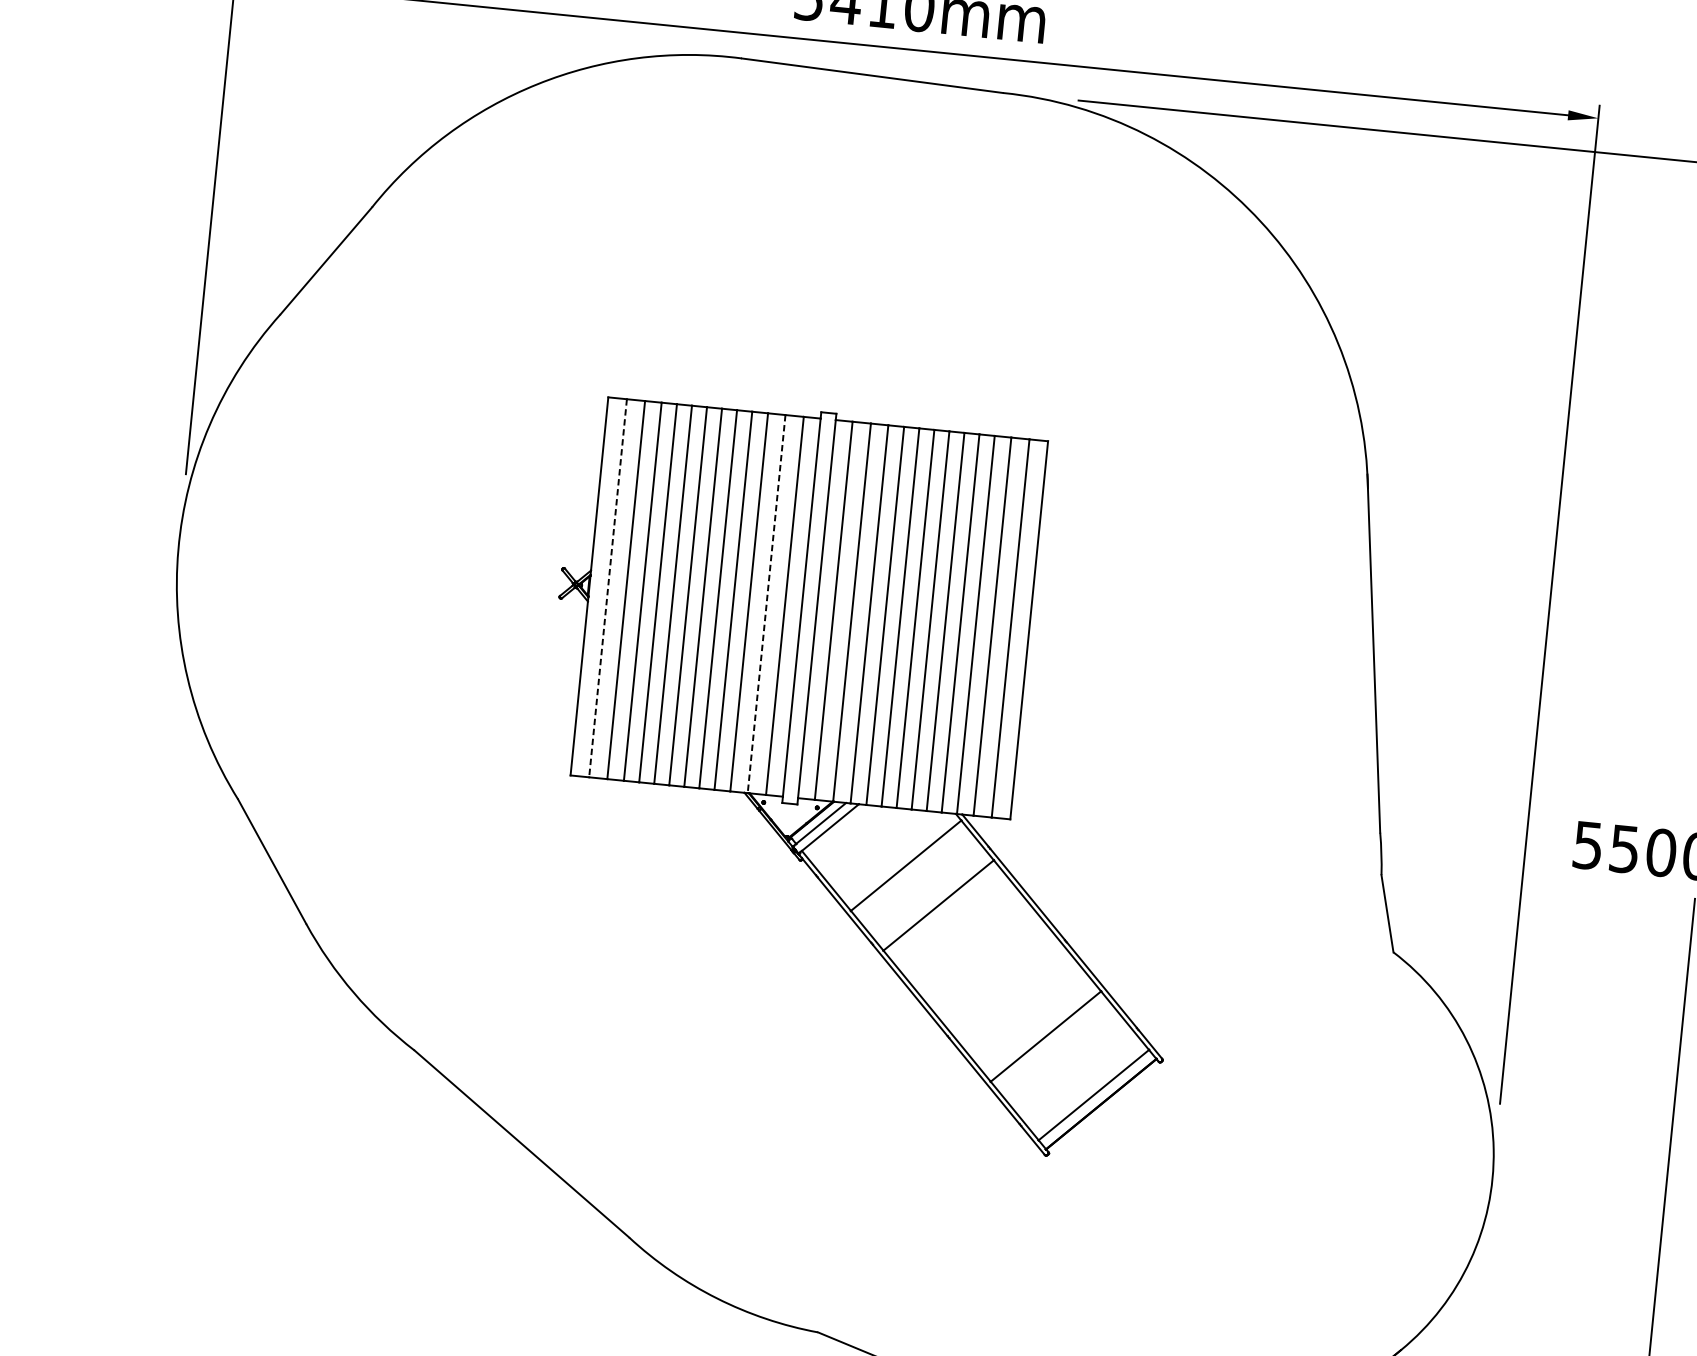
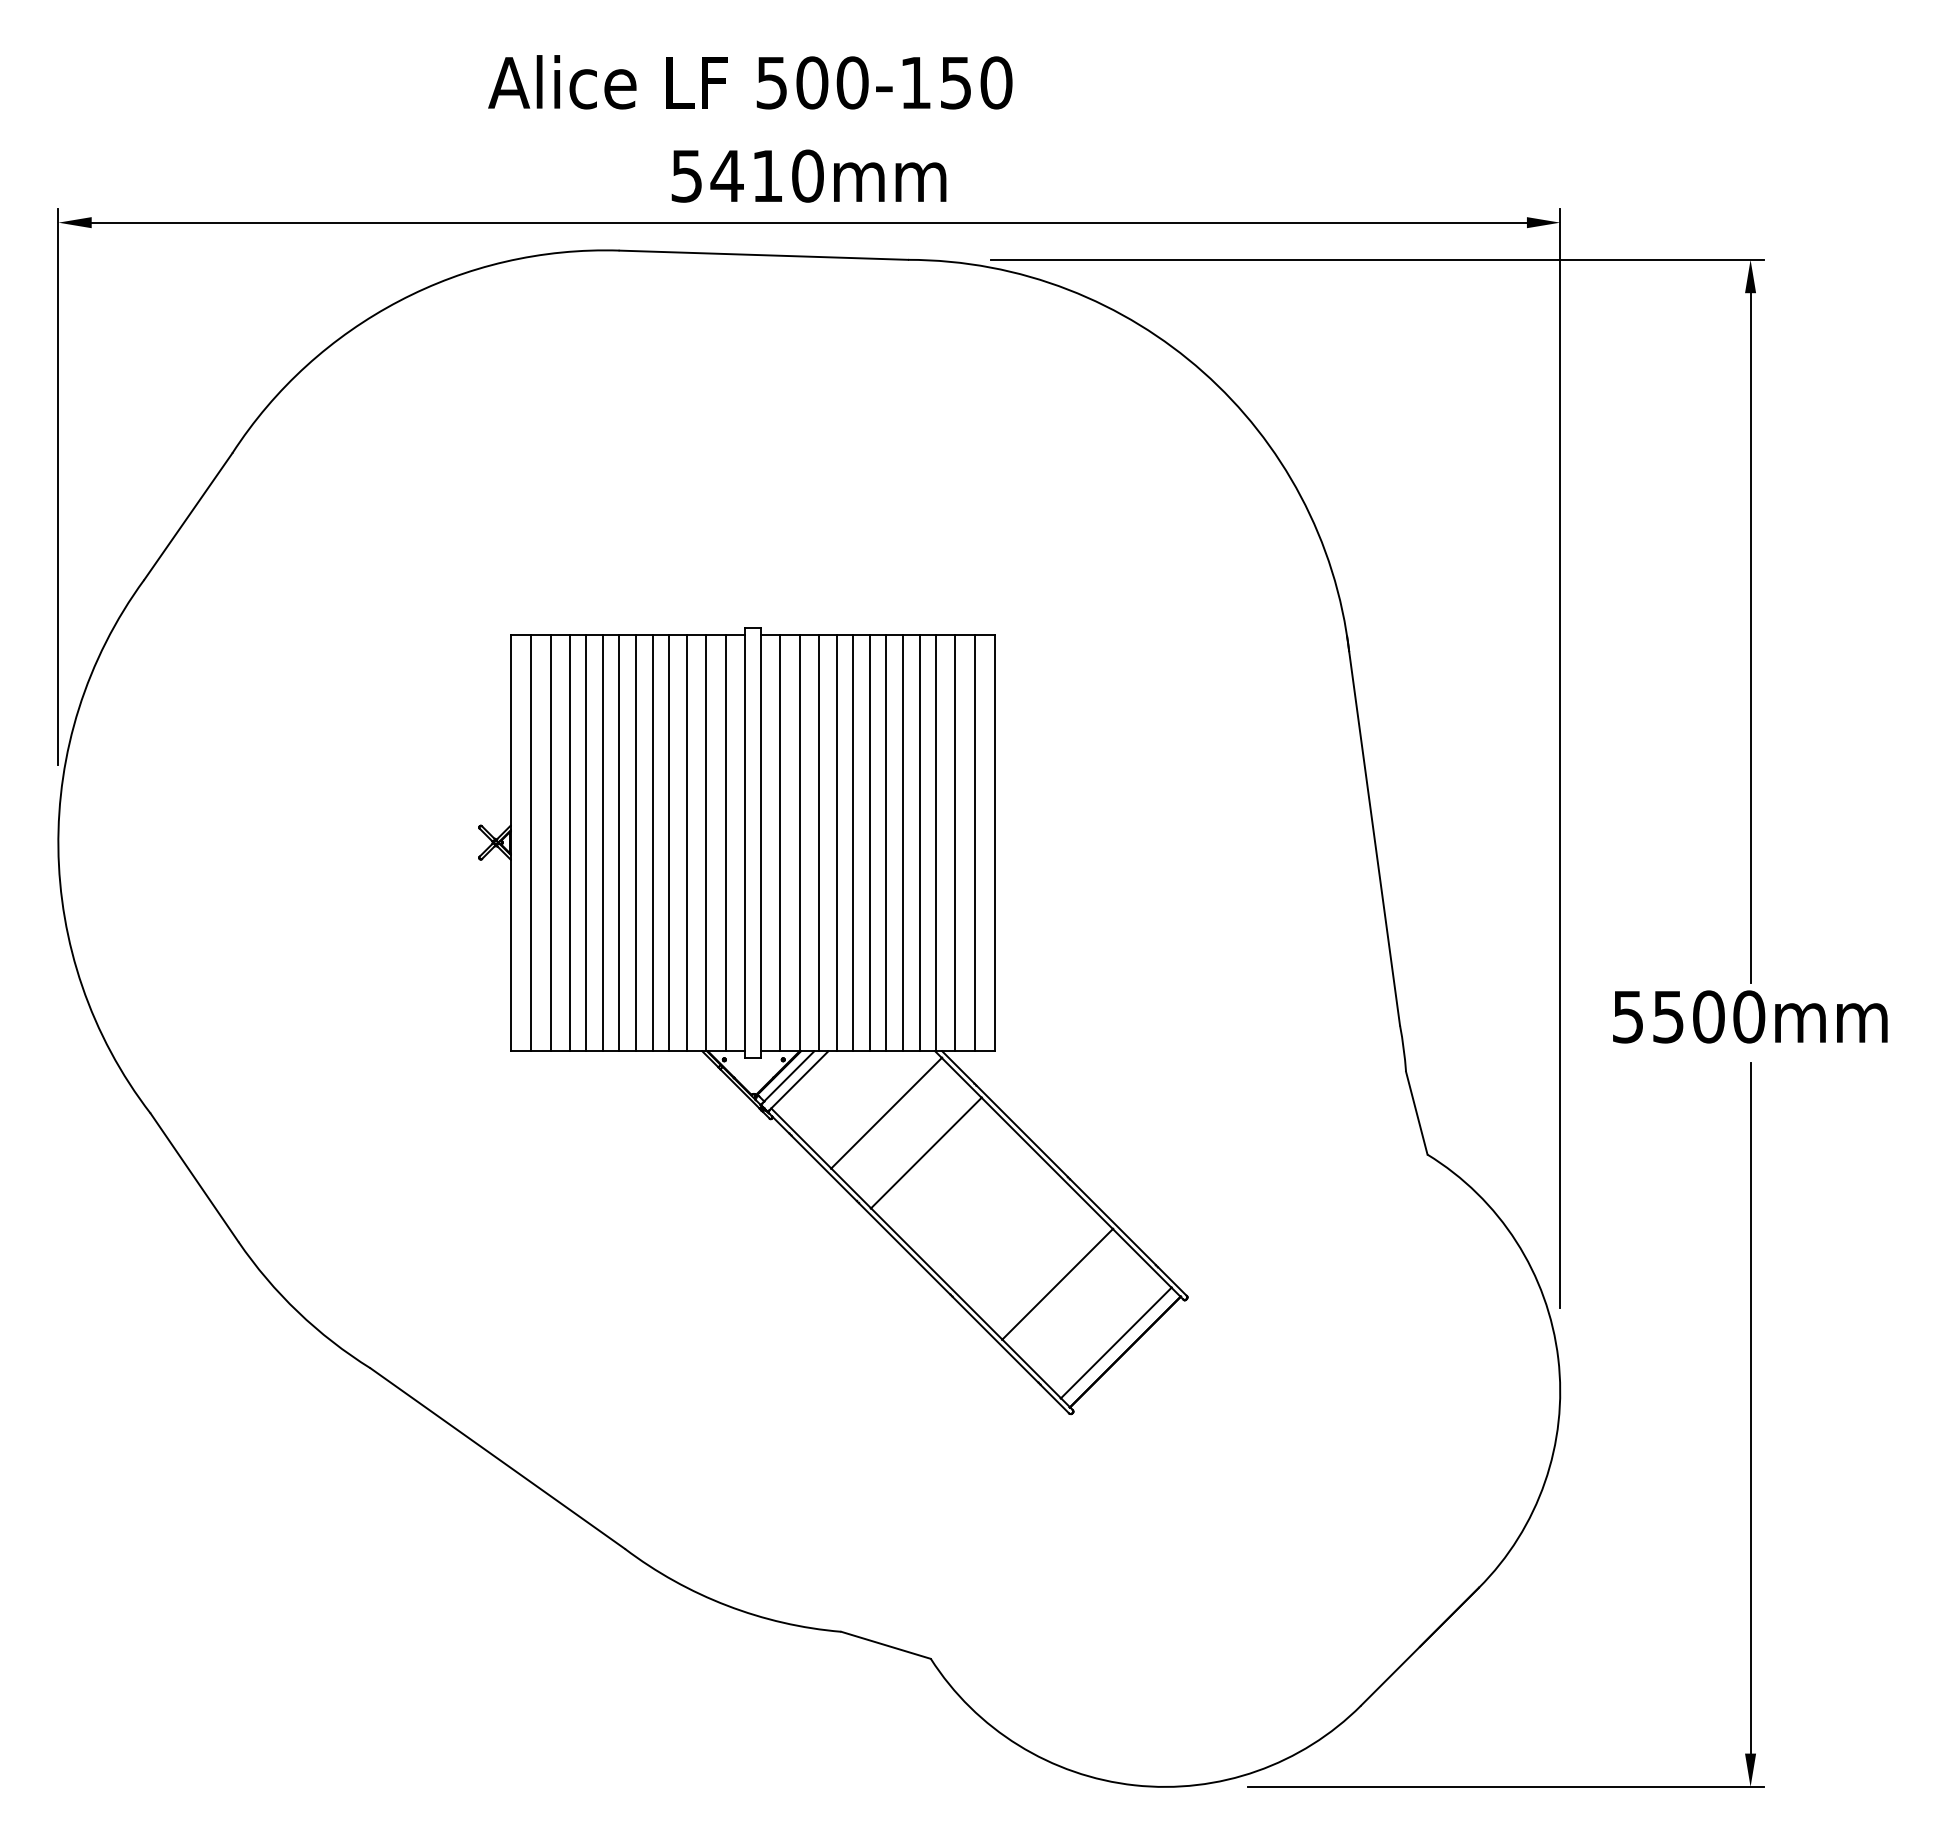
line: (608, 588) -> (531, 843), dashed -> solid
line: (766, 604) -> (705, 843), dashed -> solid

